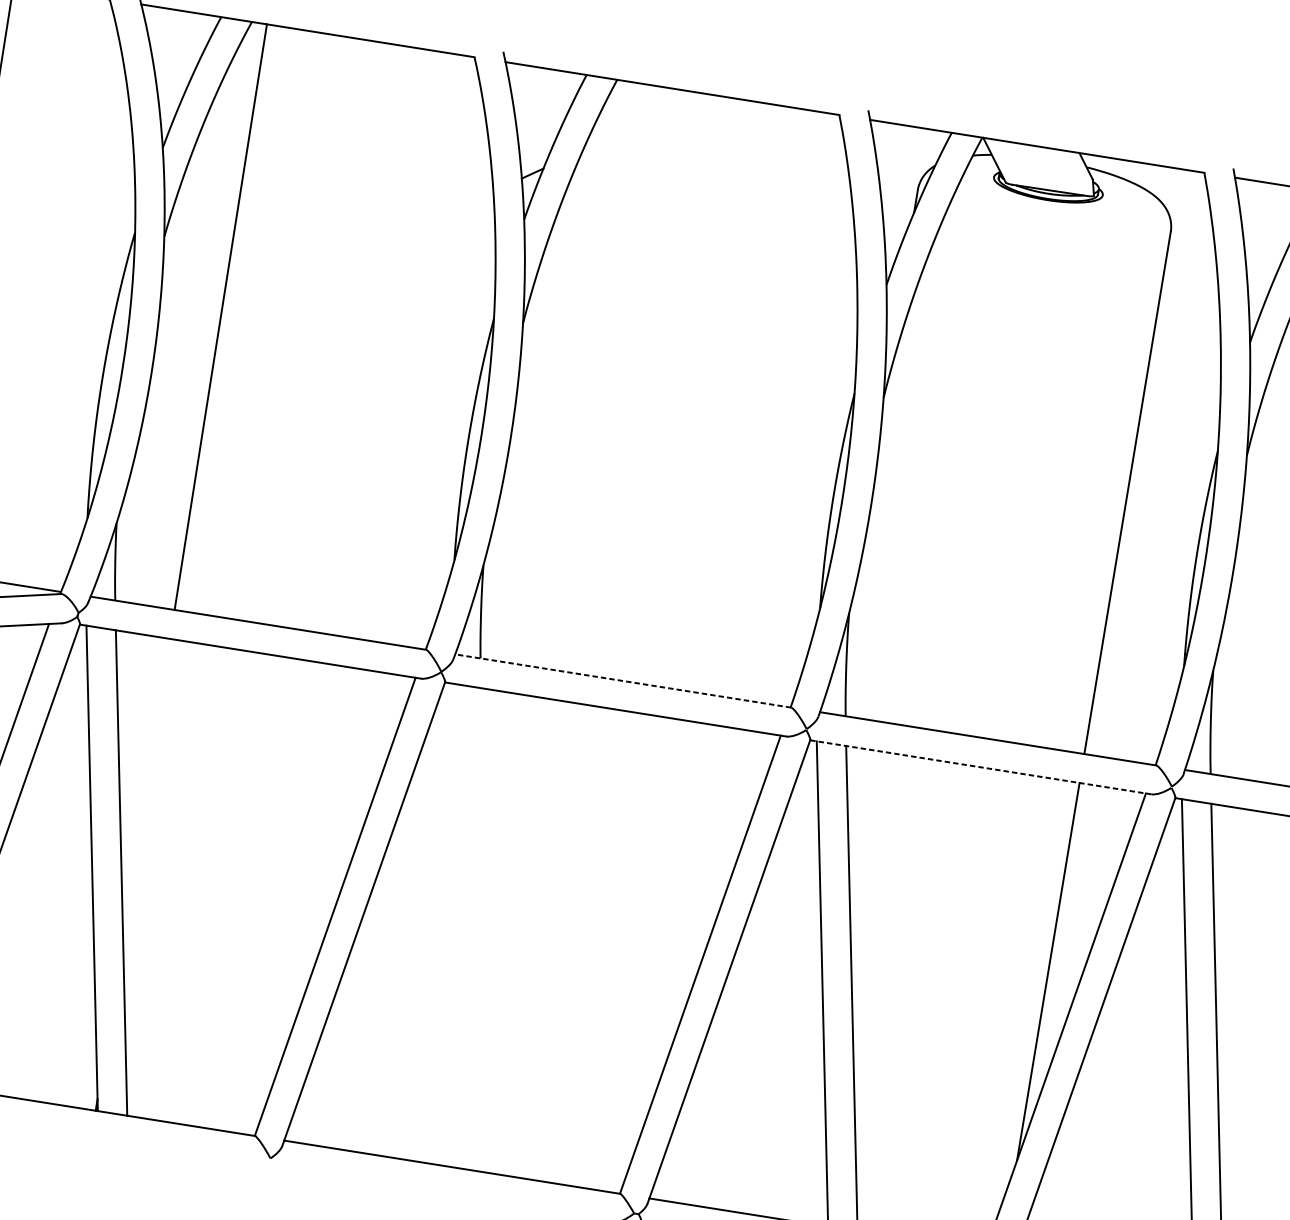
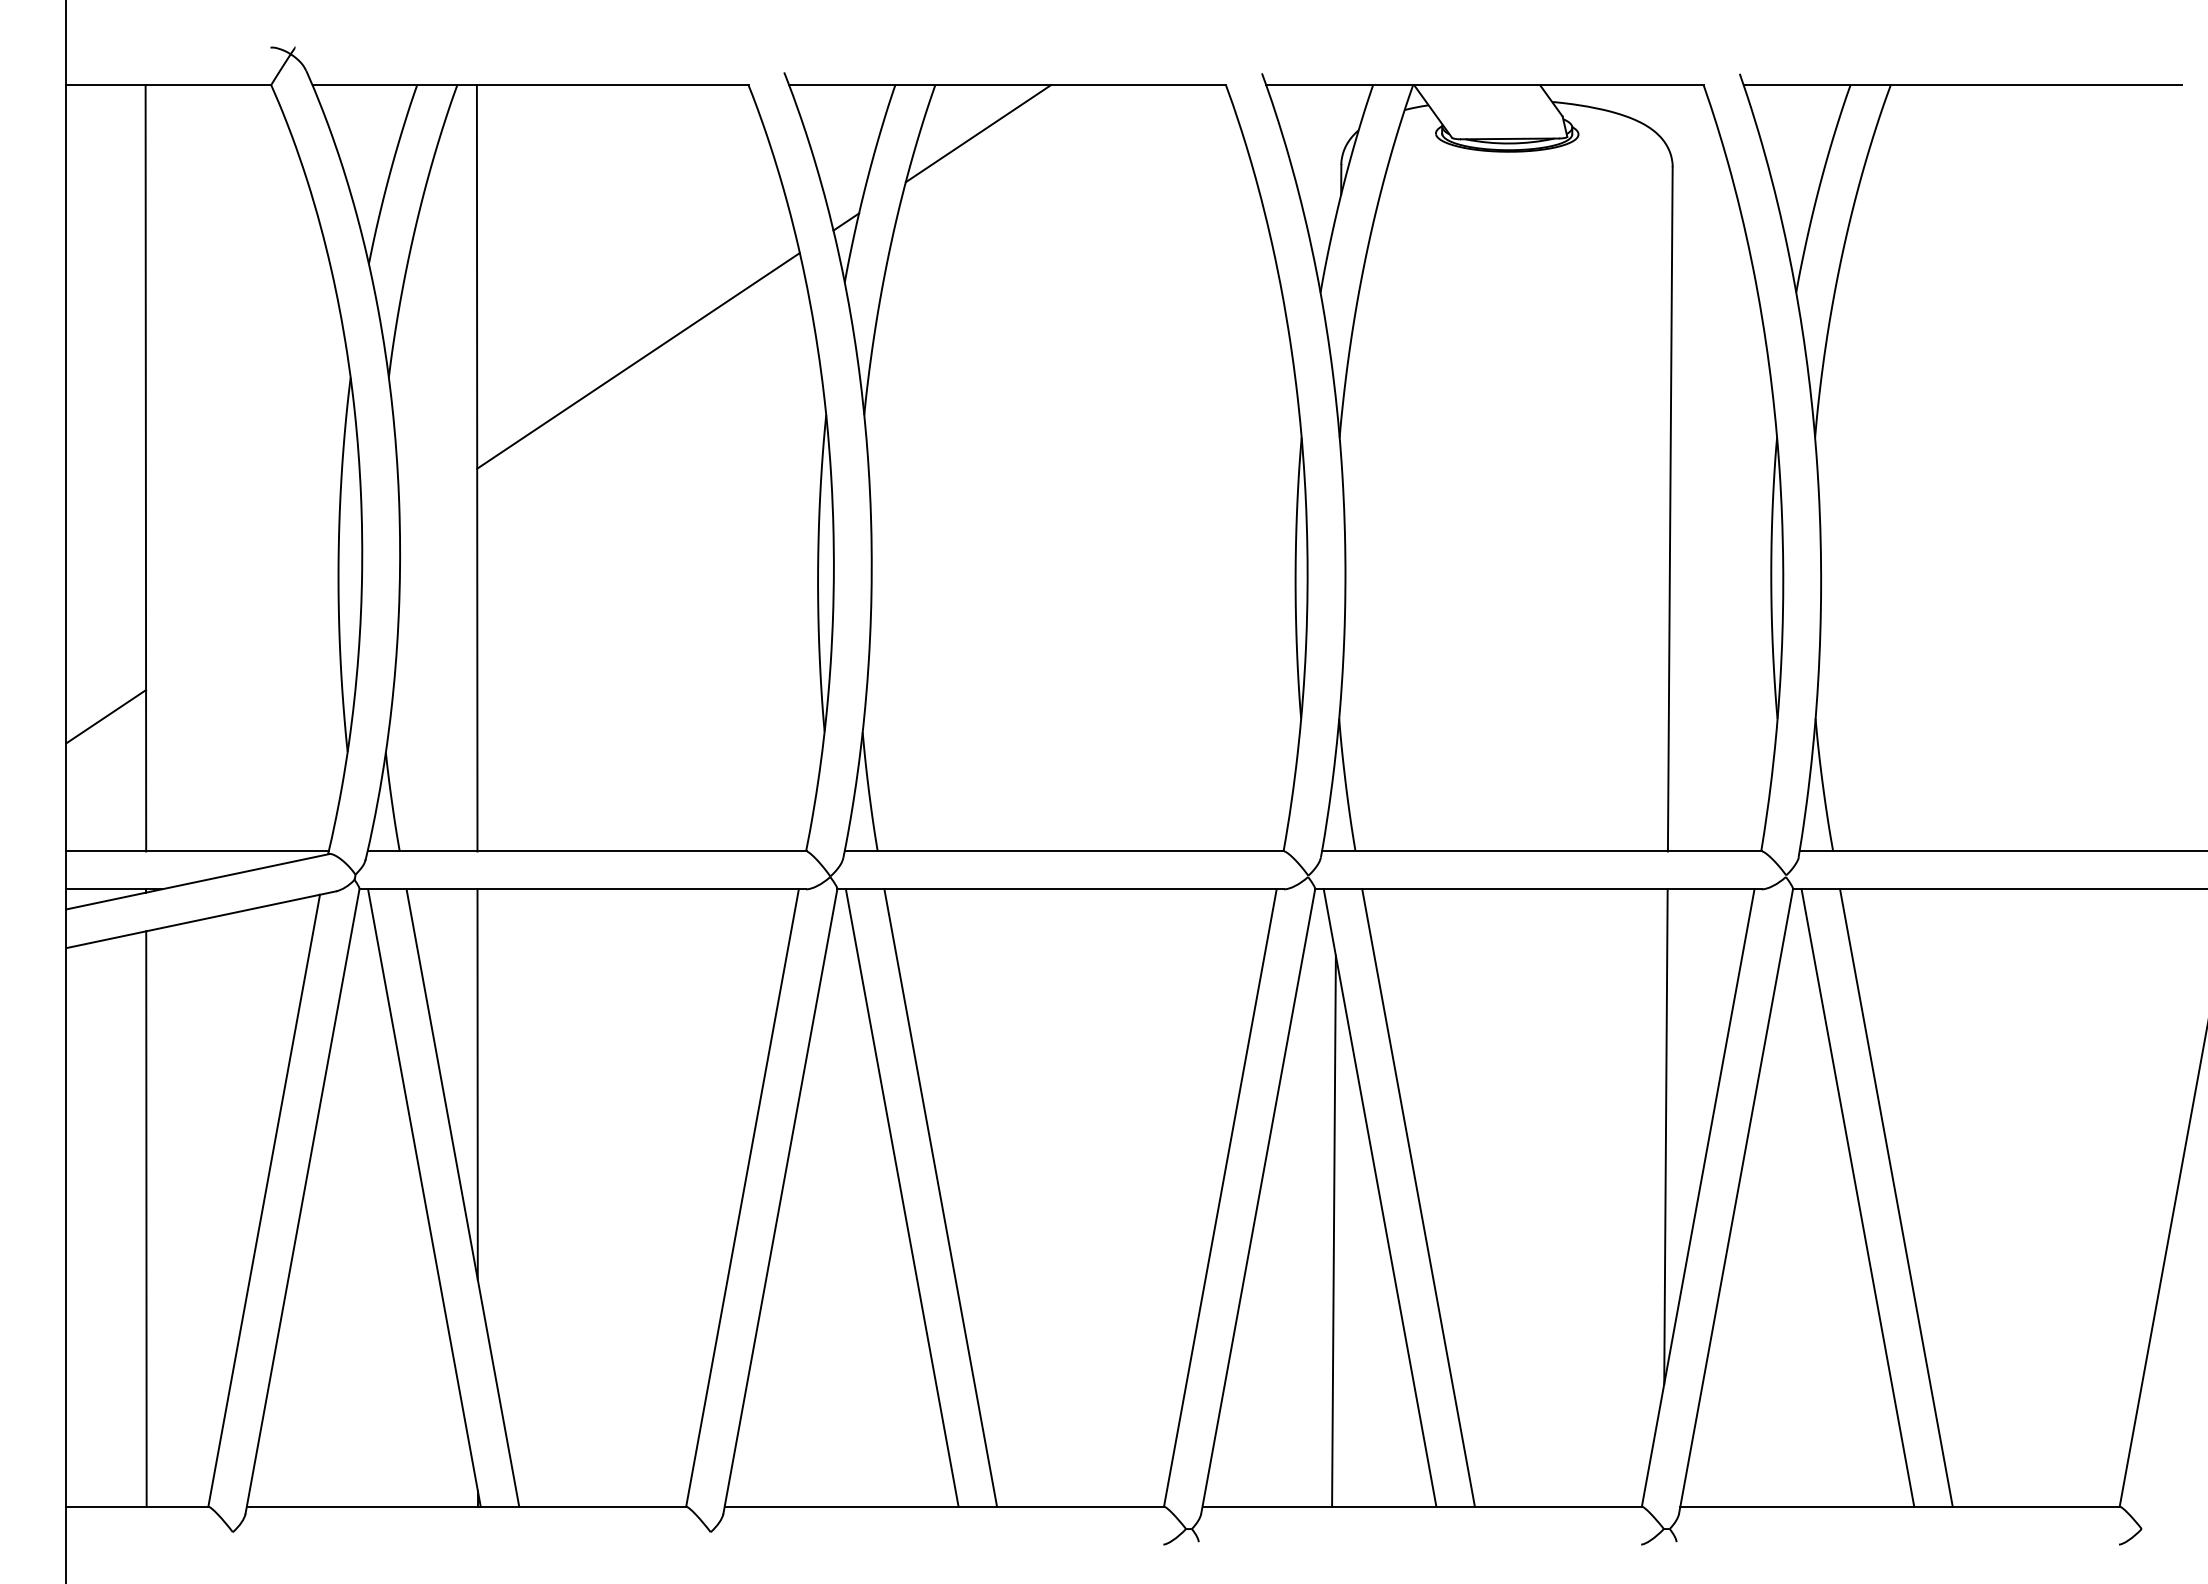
line: (643, 121) -> (977, 133), added
line: (357, 254) -> (638, 360), added
line: (623, 681) -> (1064, 851), dashed -> solid
line: (980, 767) -> (1538, 889), dashed -> solid
line: (146, 788) -> (477, 1084), added
line: (456, 925) -> (901, 1197), added
line: (486, 930) -> (940, 1197), added
line: (782, 1003) -> (1333, 1230), added

